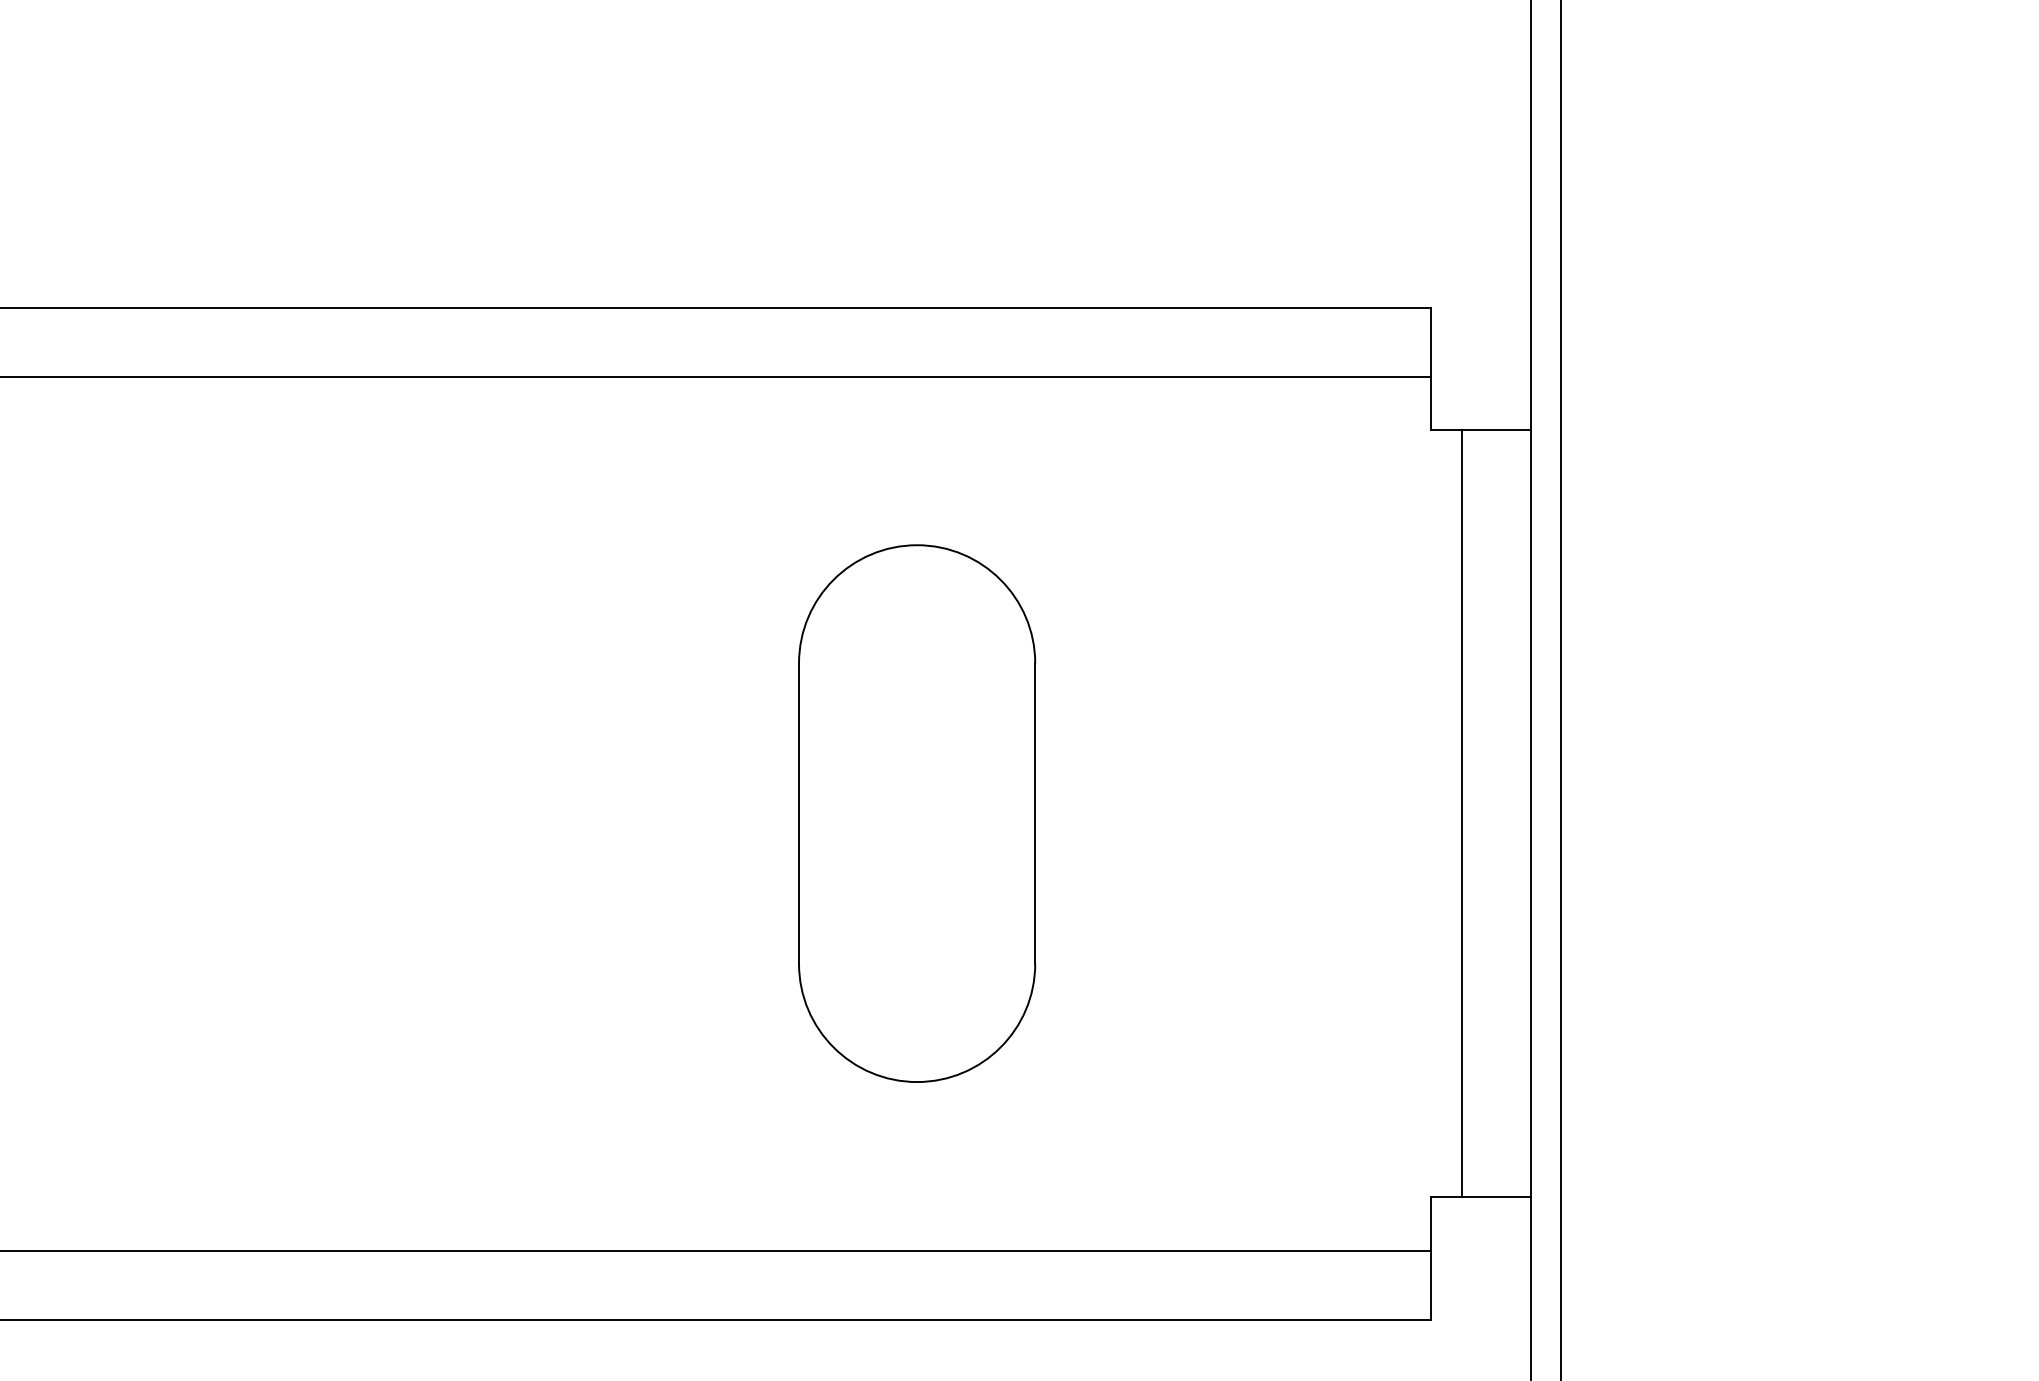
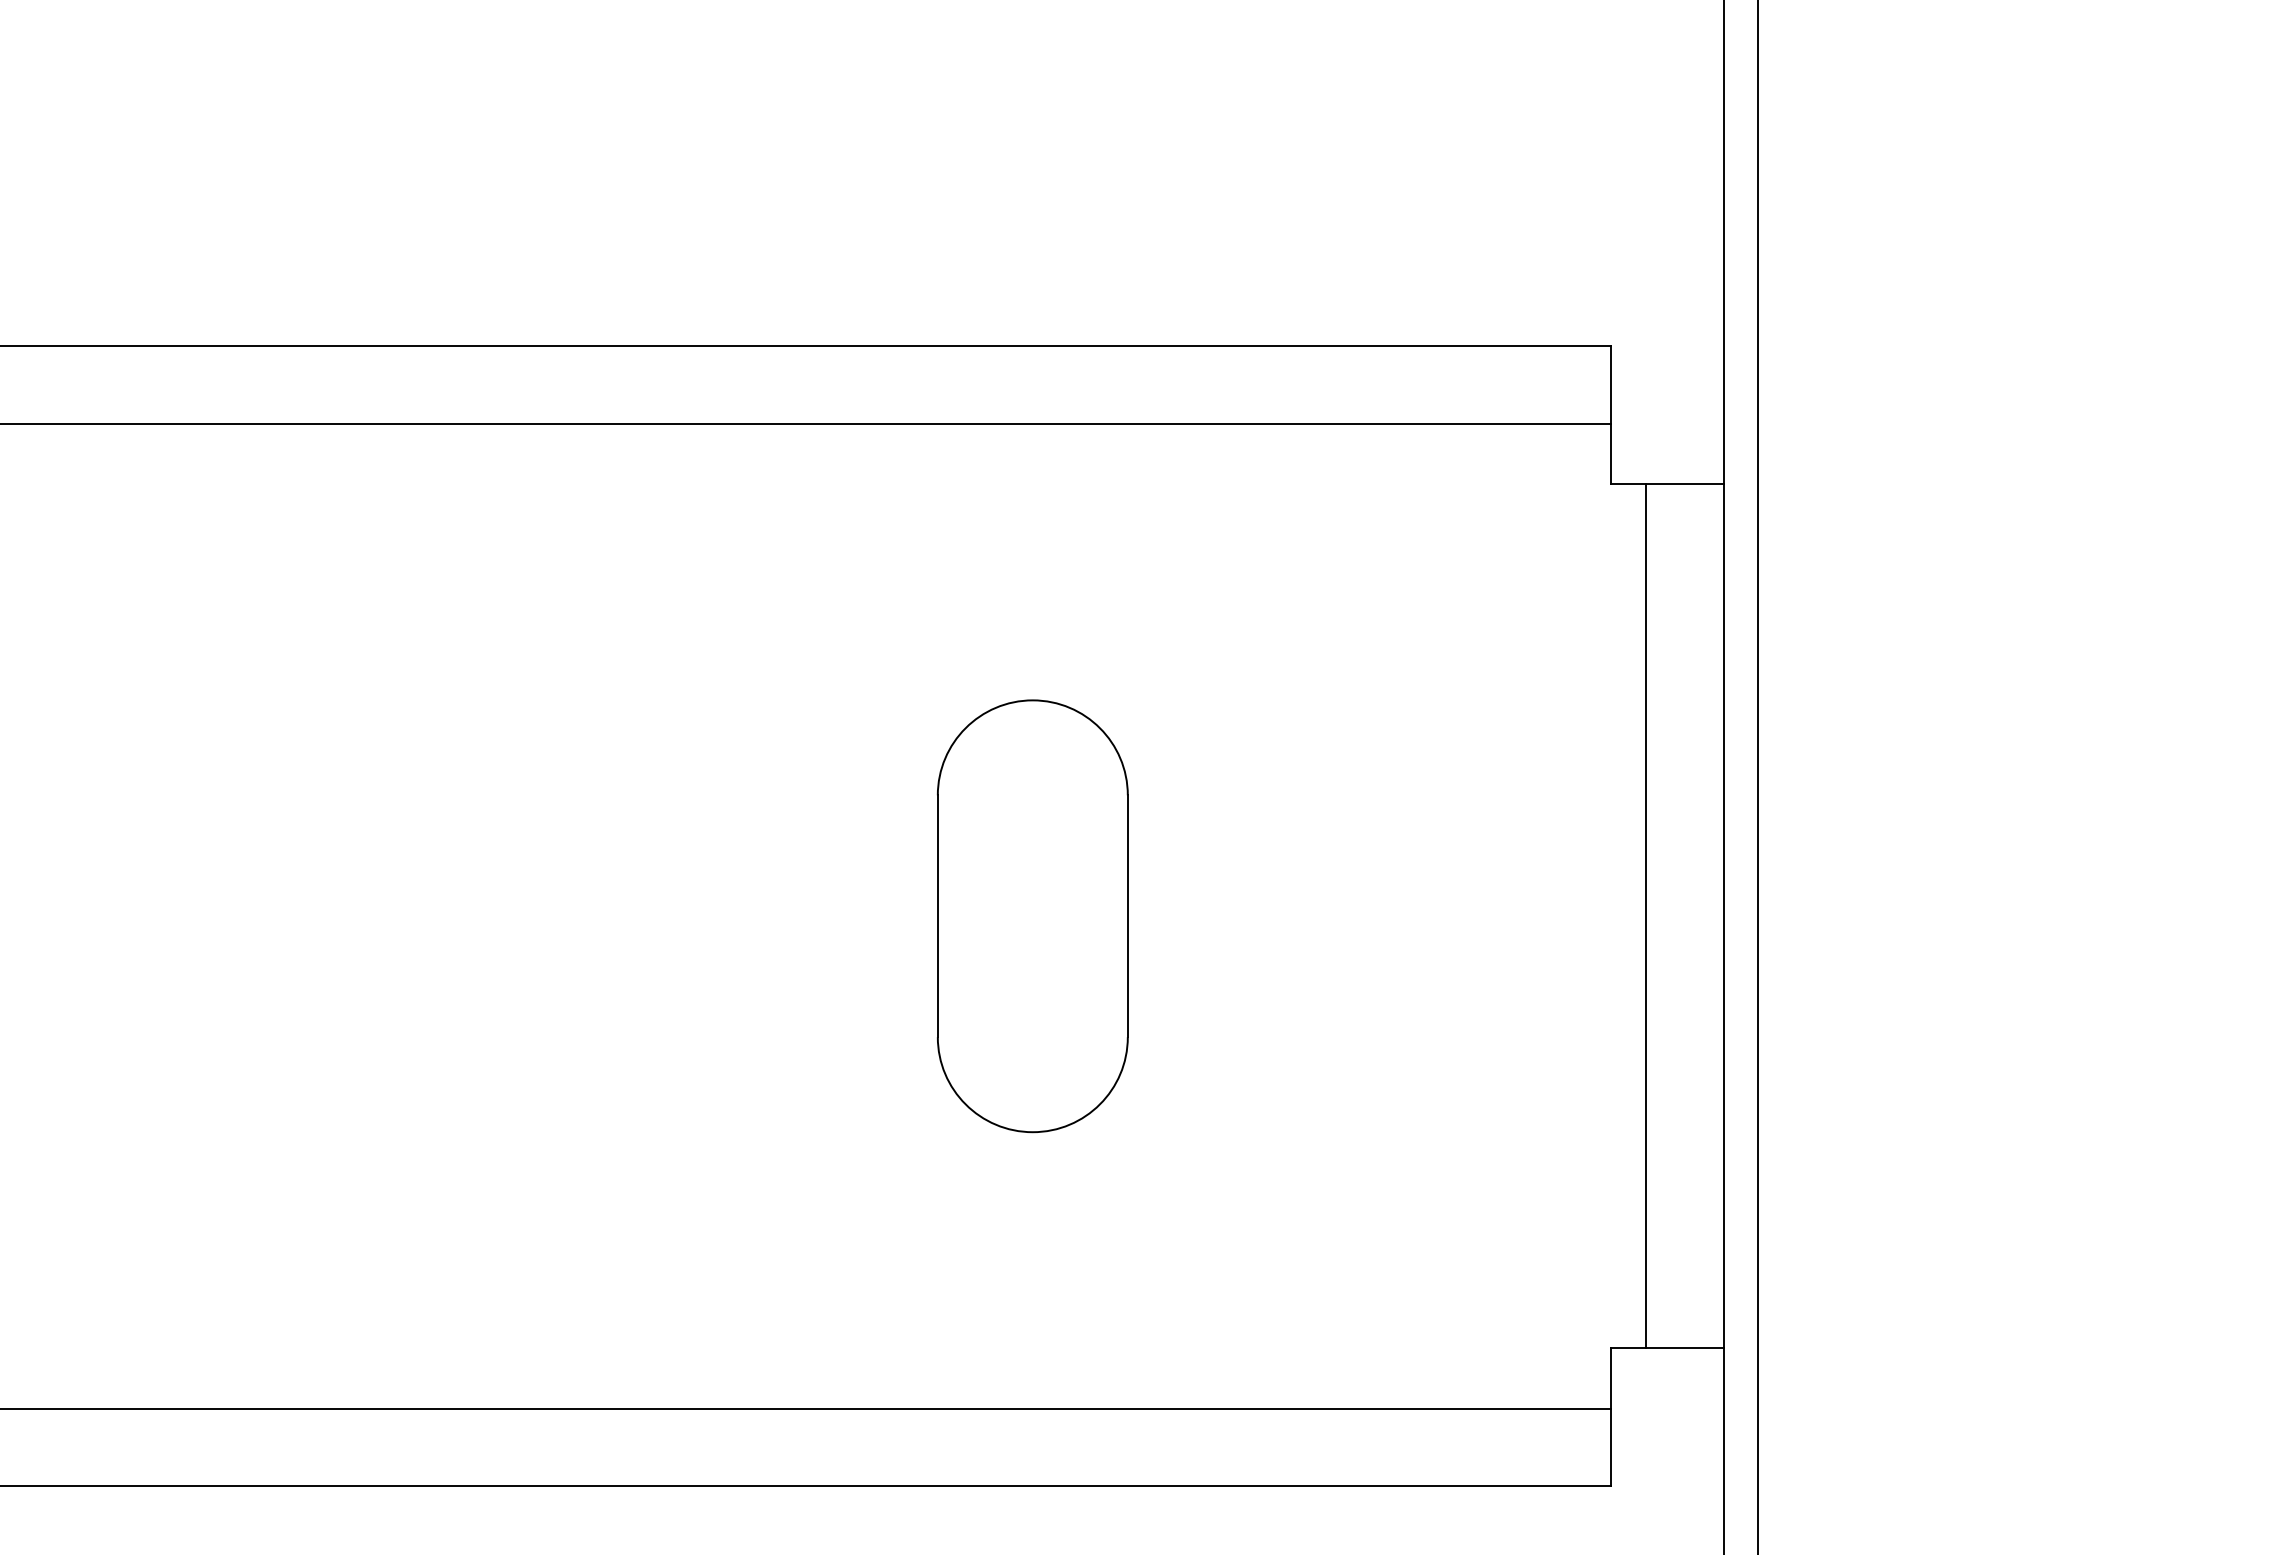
part: (917, 813) -> (1033, 916), size x0.71

